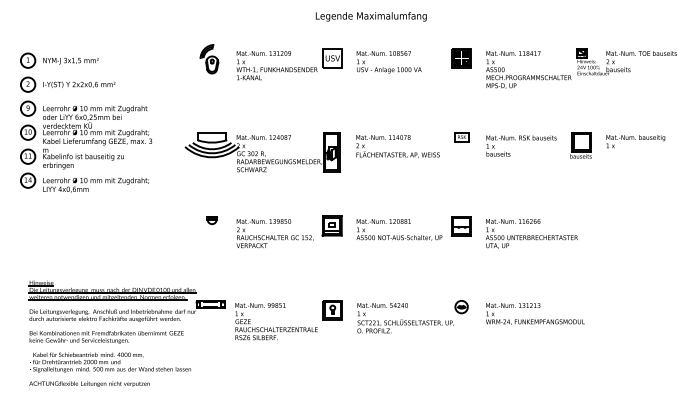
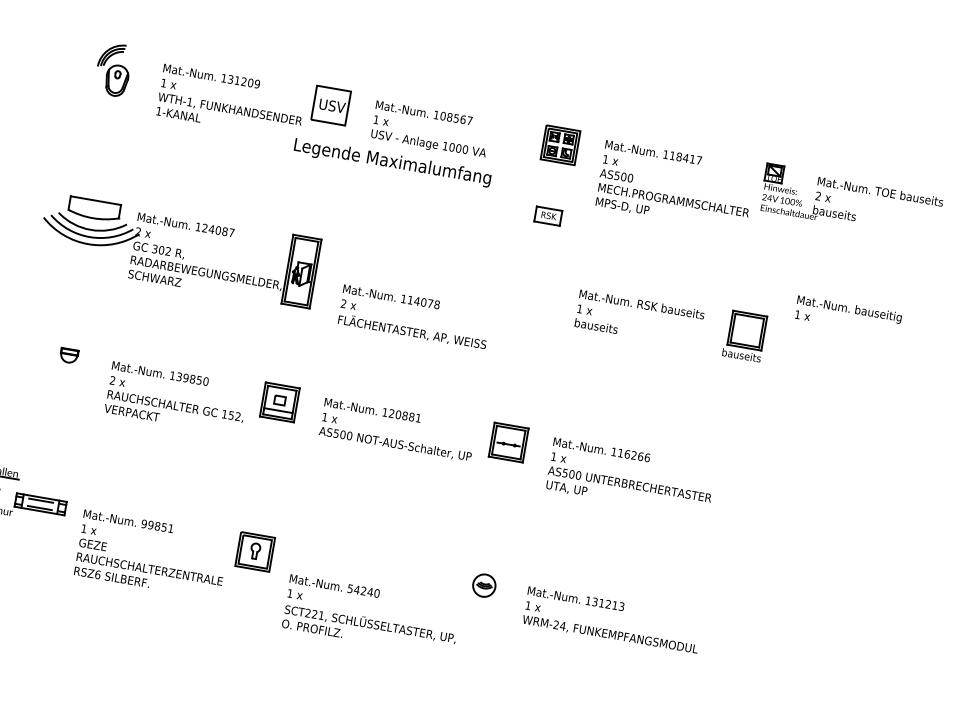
text: (370, 16) -> (391, 161), moved
part: (461, 137) -> (547, 216), moved
text: (635, 141) -> (847, 315), moved
text: (397, 146) -> (413, 317), moved
text: (405, 318) -> (371, 616), moved

